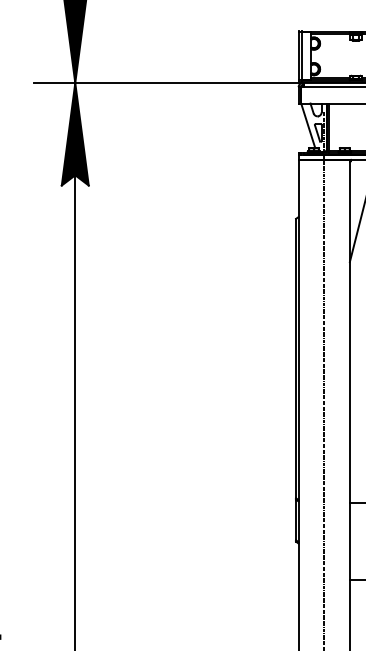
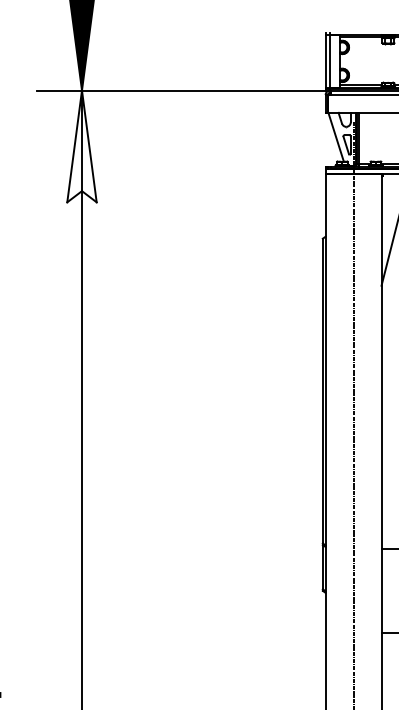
fill: (74, 134) -> (81, 146), removed

